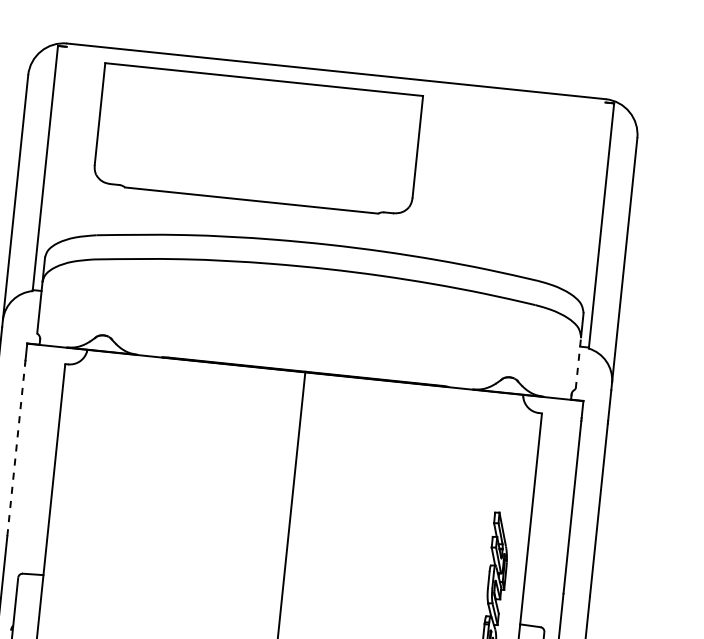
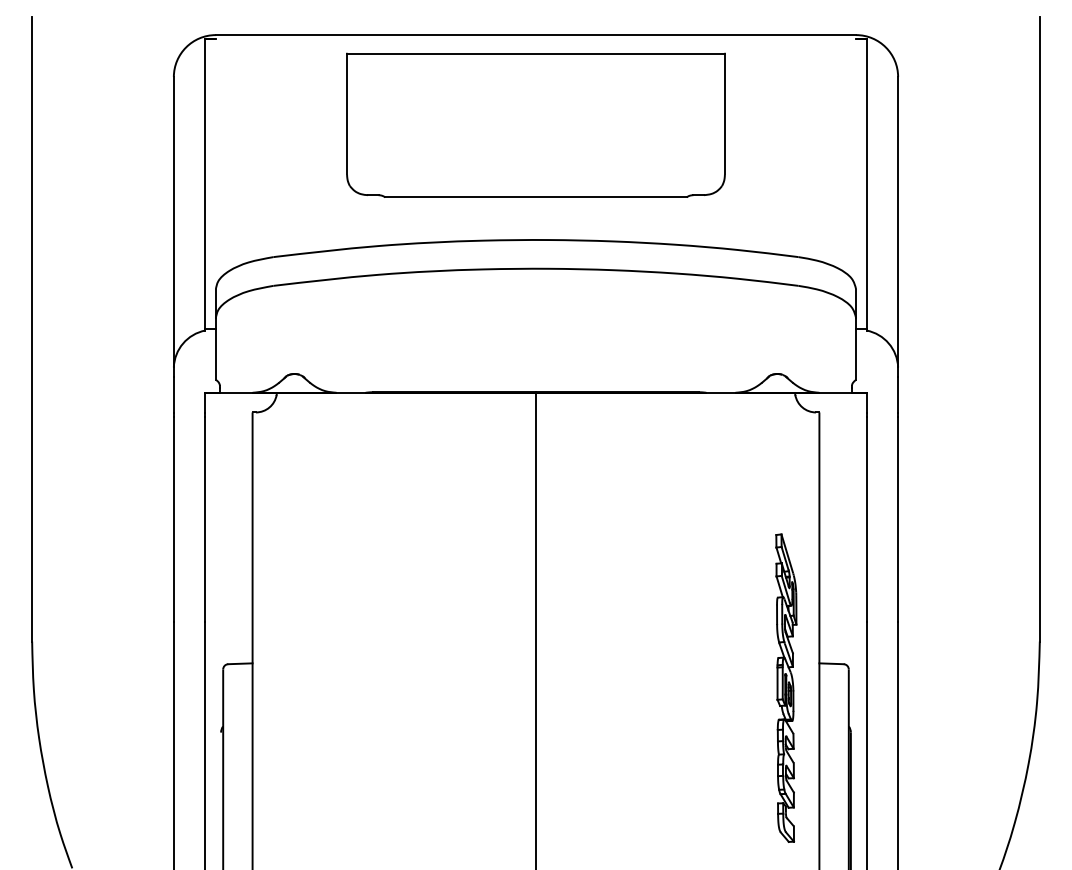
part: (257, 139) -> (535, 124), moved
line: (578, 363) -> (856, 349), dashed -> solid
line: (16, 450) -> (205, 519), dashed -> solid

